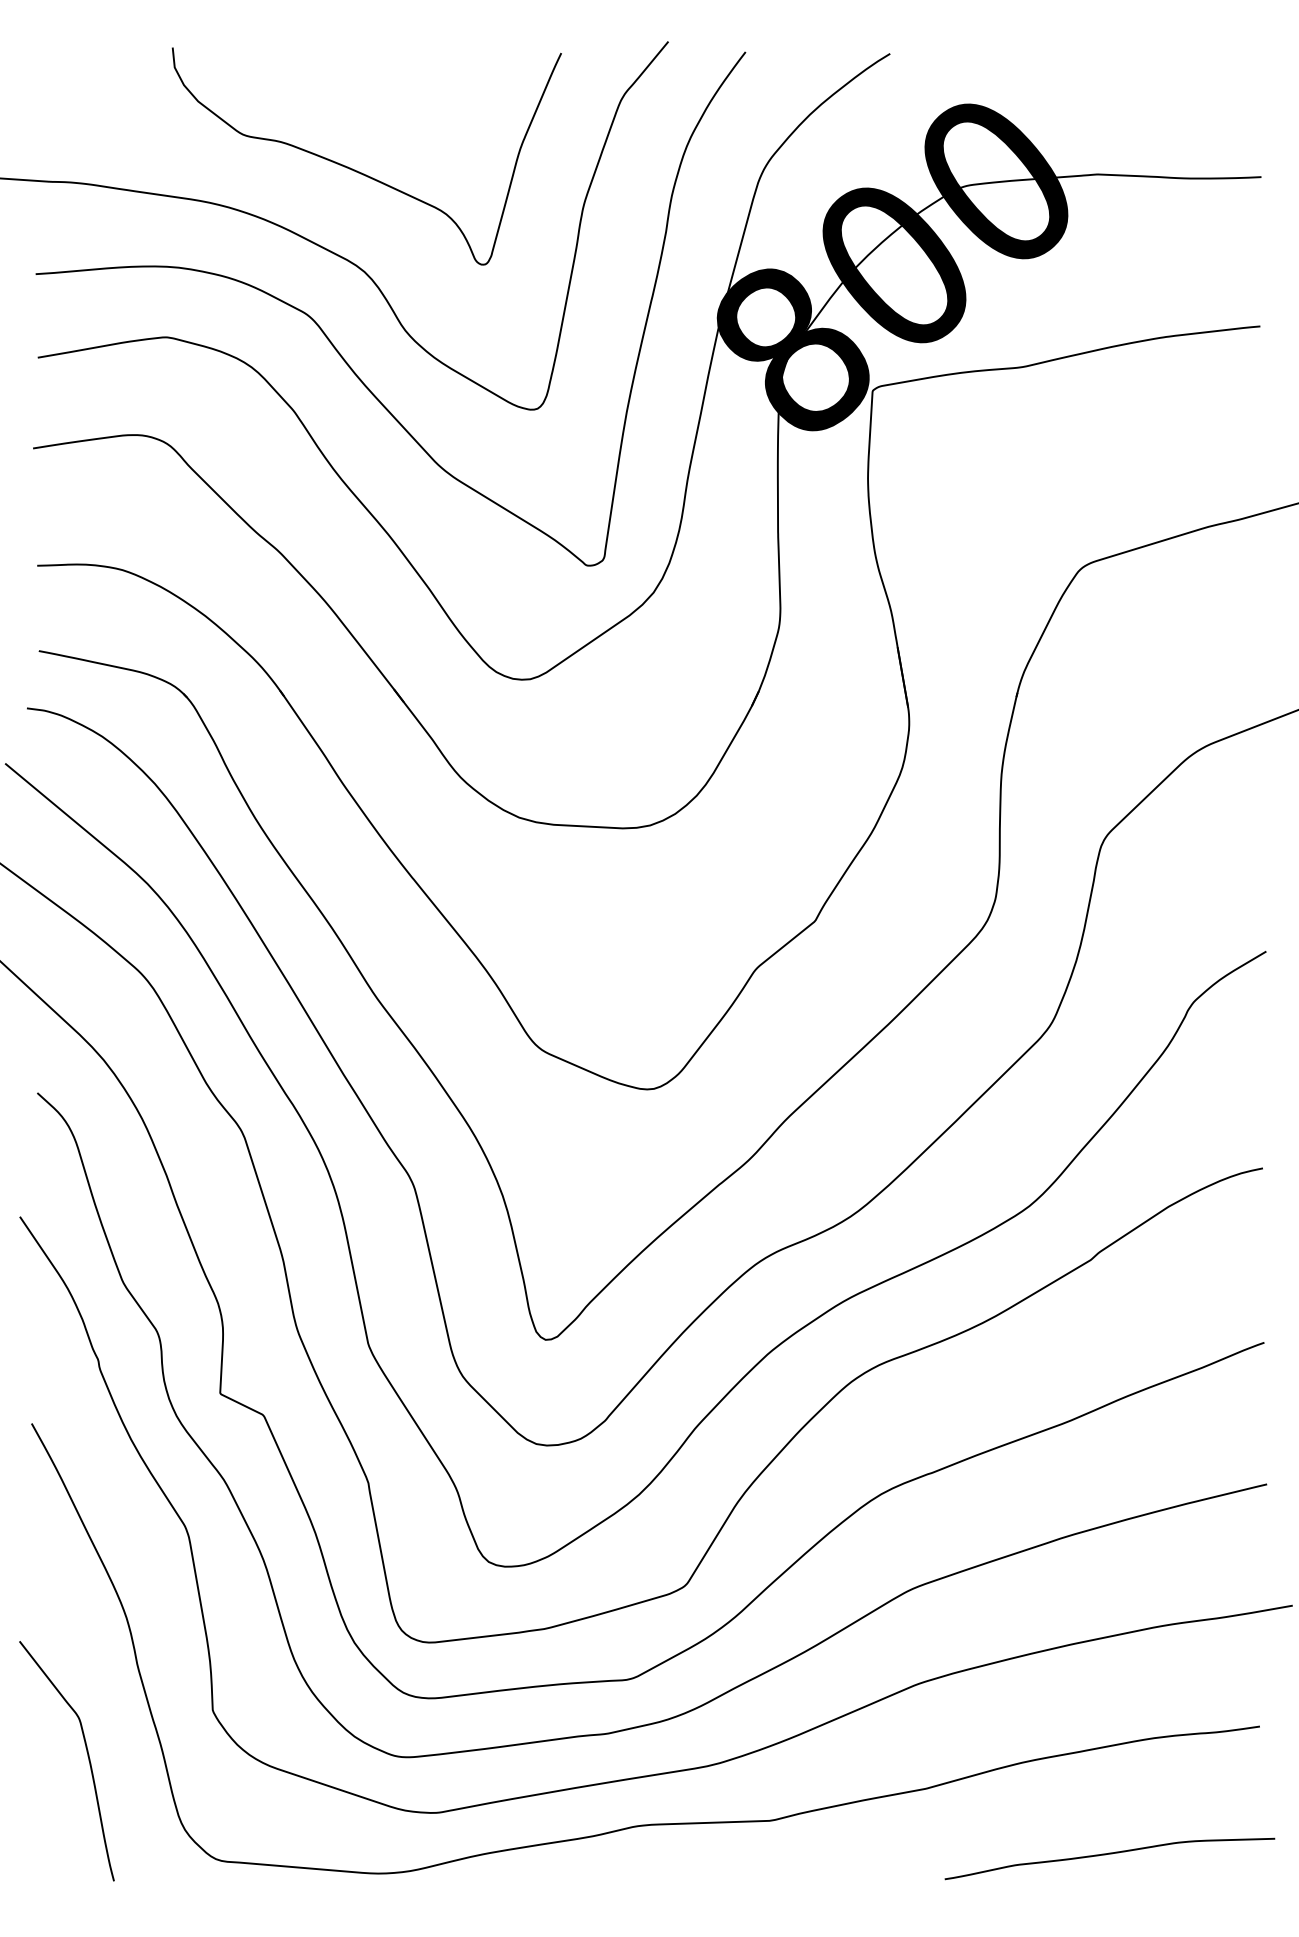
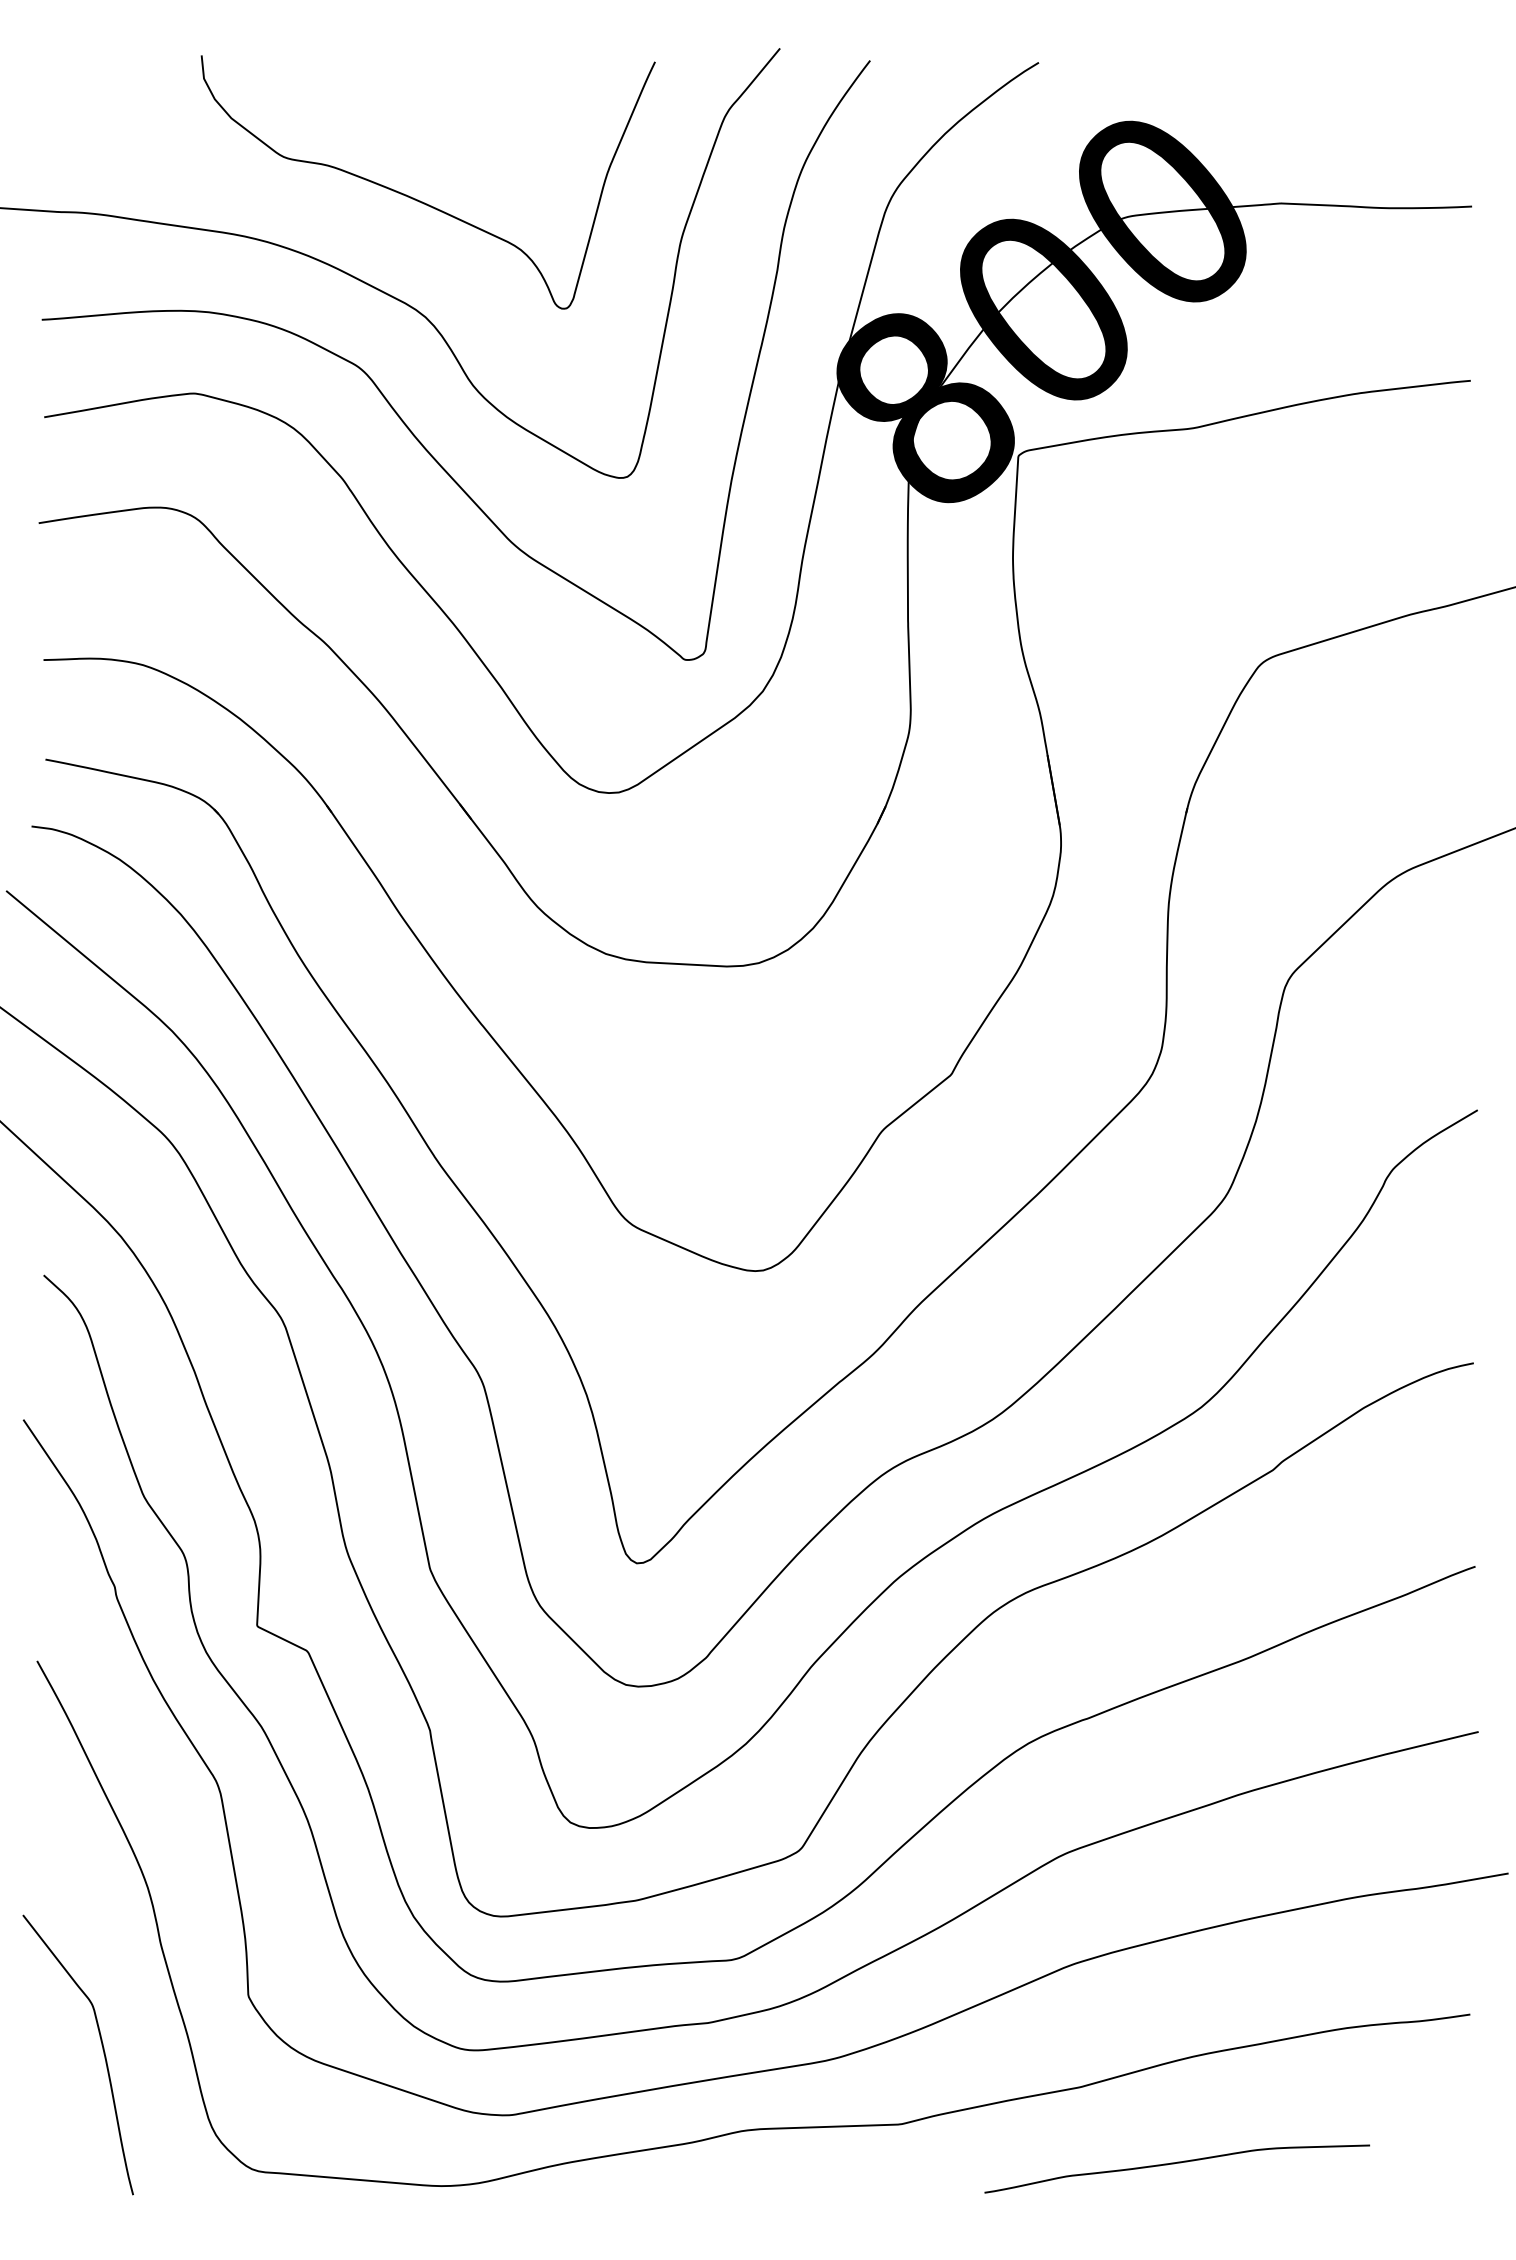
curve: (1107, 1855) -> (1174, 2164), moved

